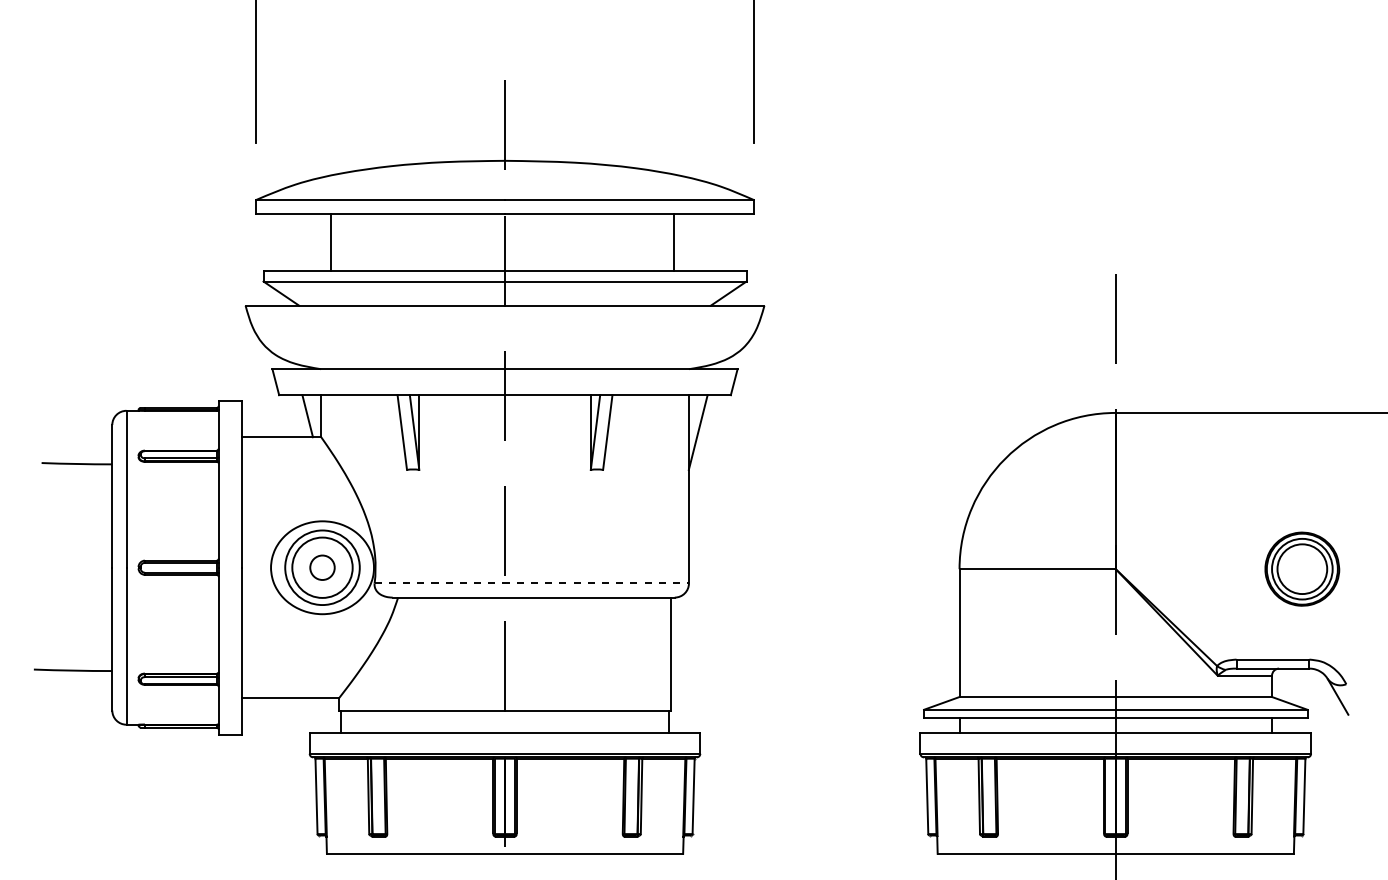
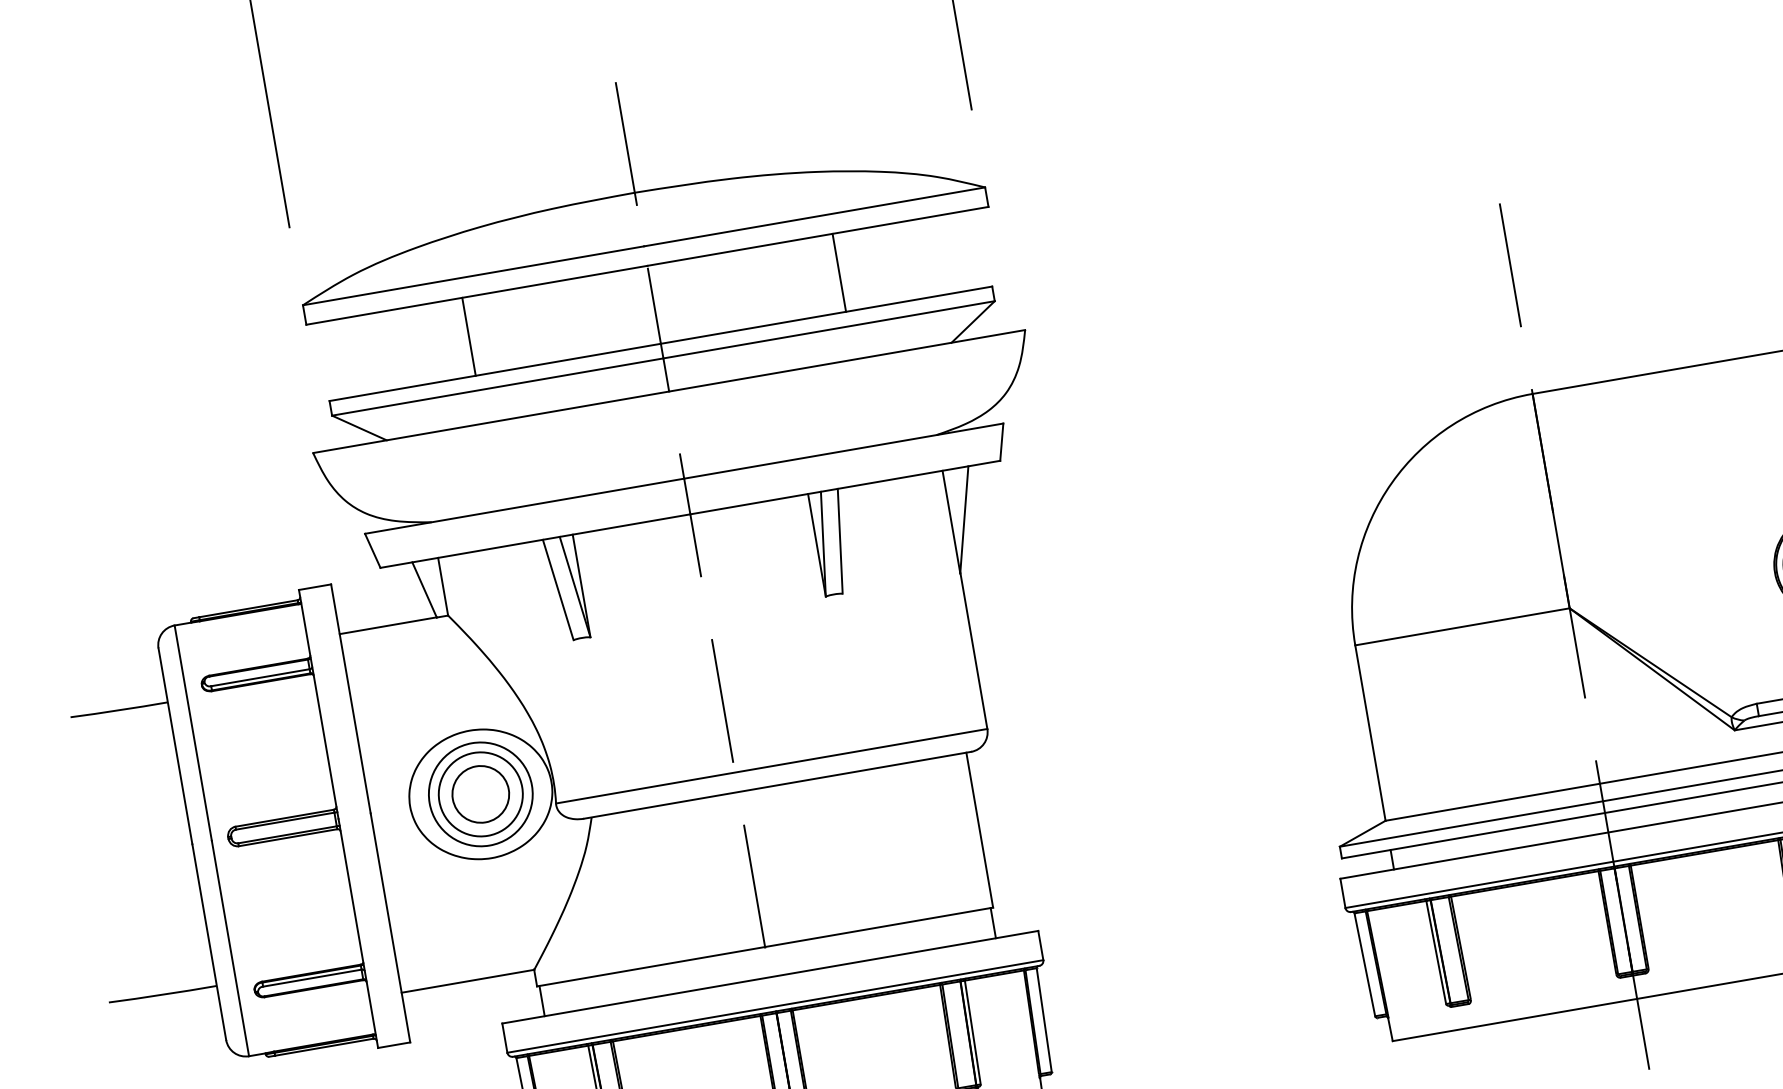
line: (331, 242) -> (469, 336), moved
line: (673, 242) -> (838, 272), moved
circle: (322, 567) -> (480, 794), size x1.67
line: (532, 583) -> (772, 766), dashed -> solid

